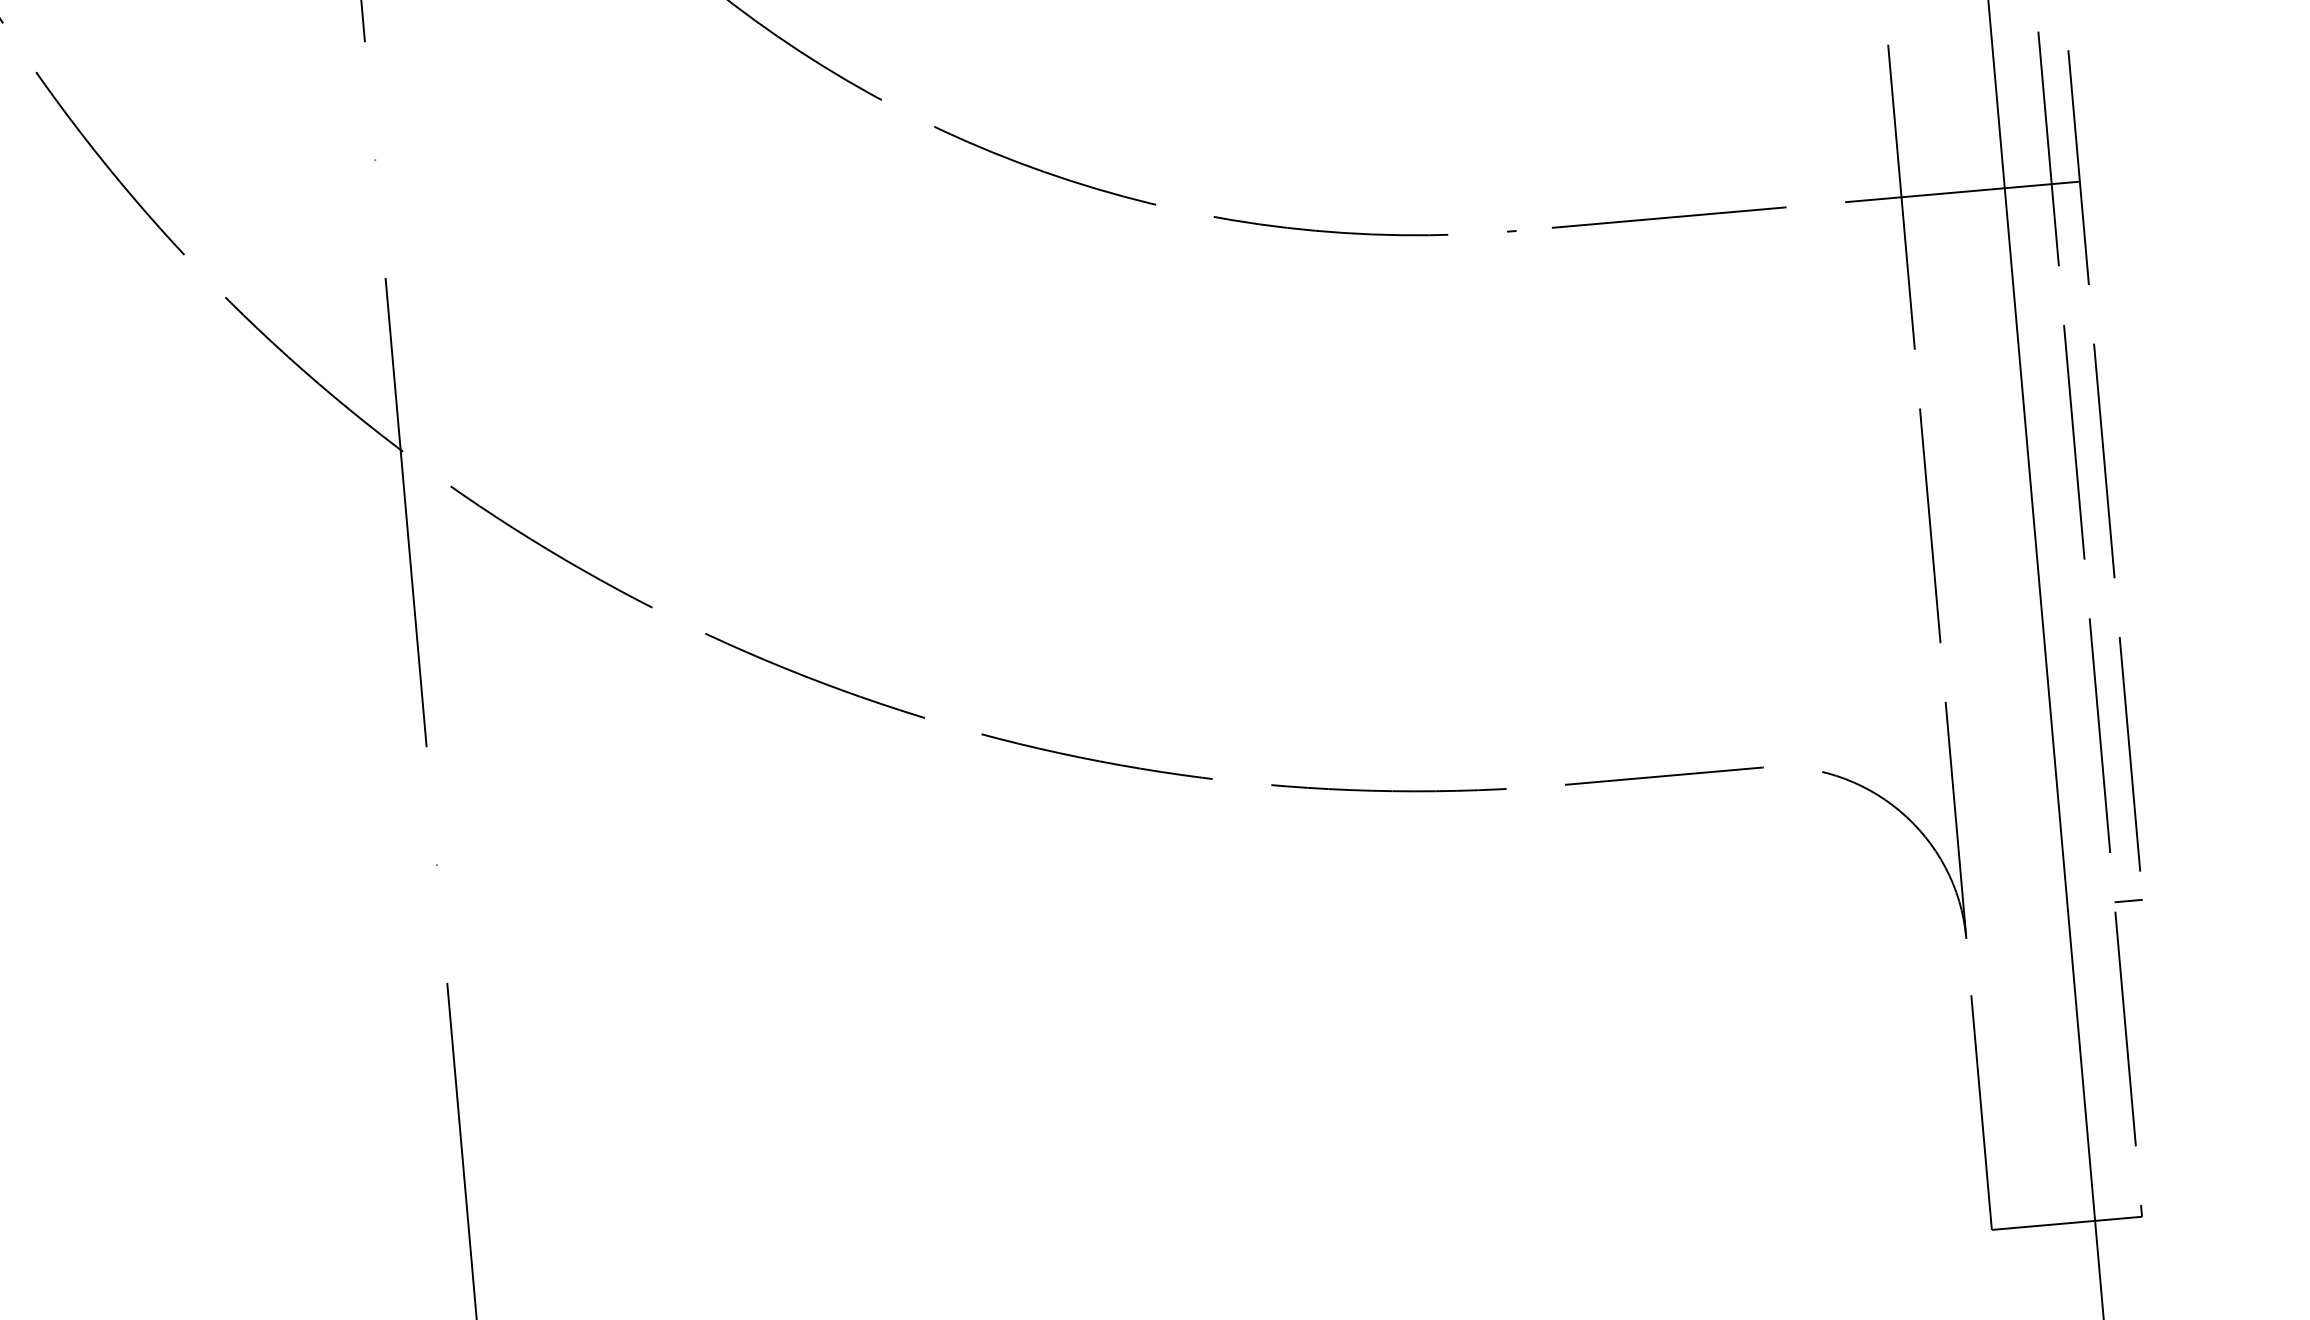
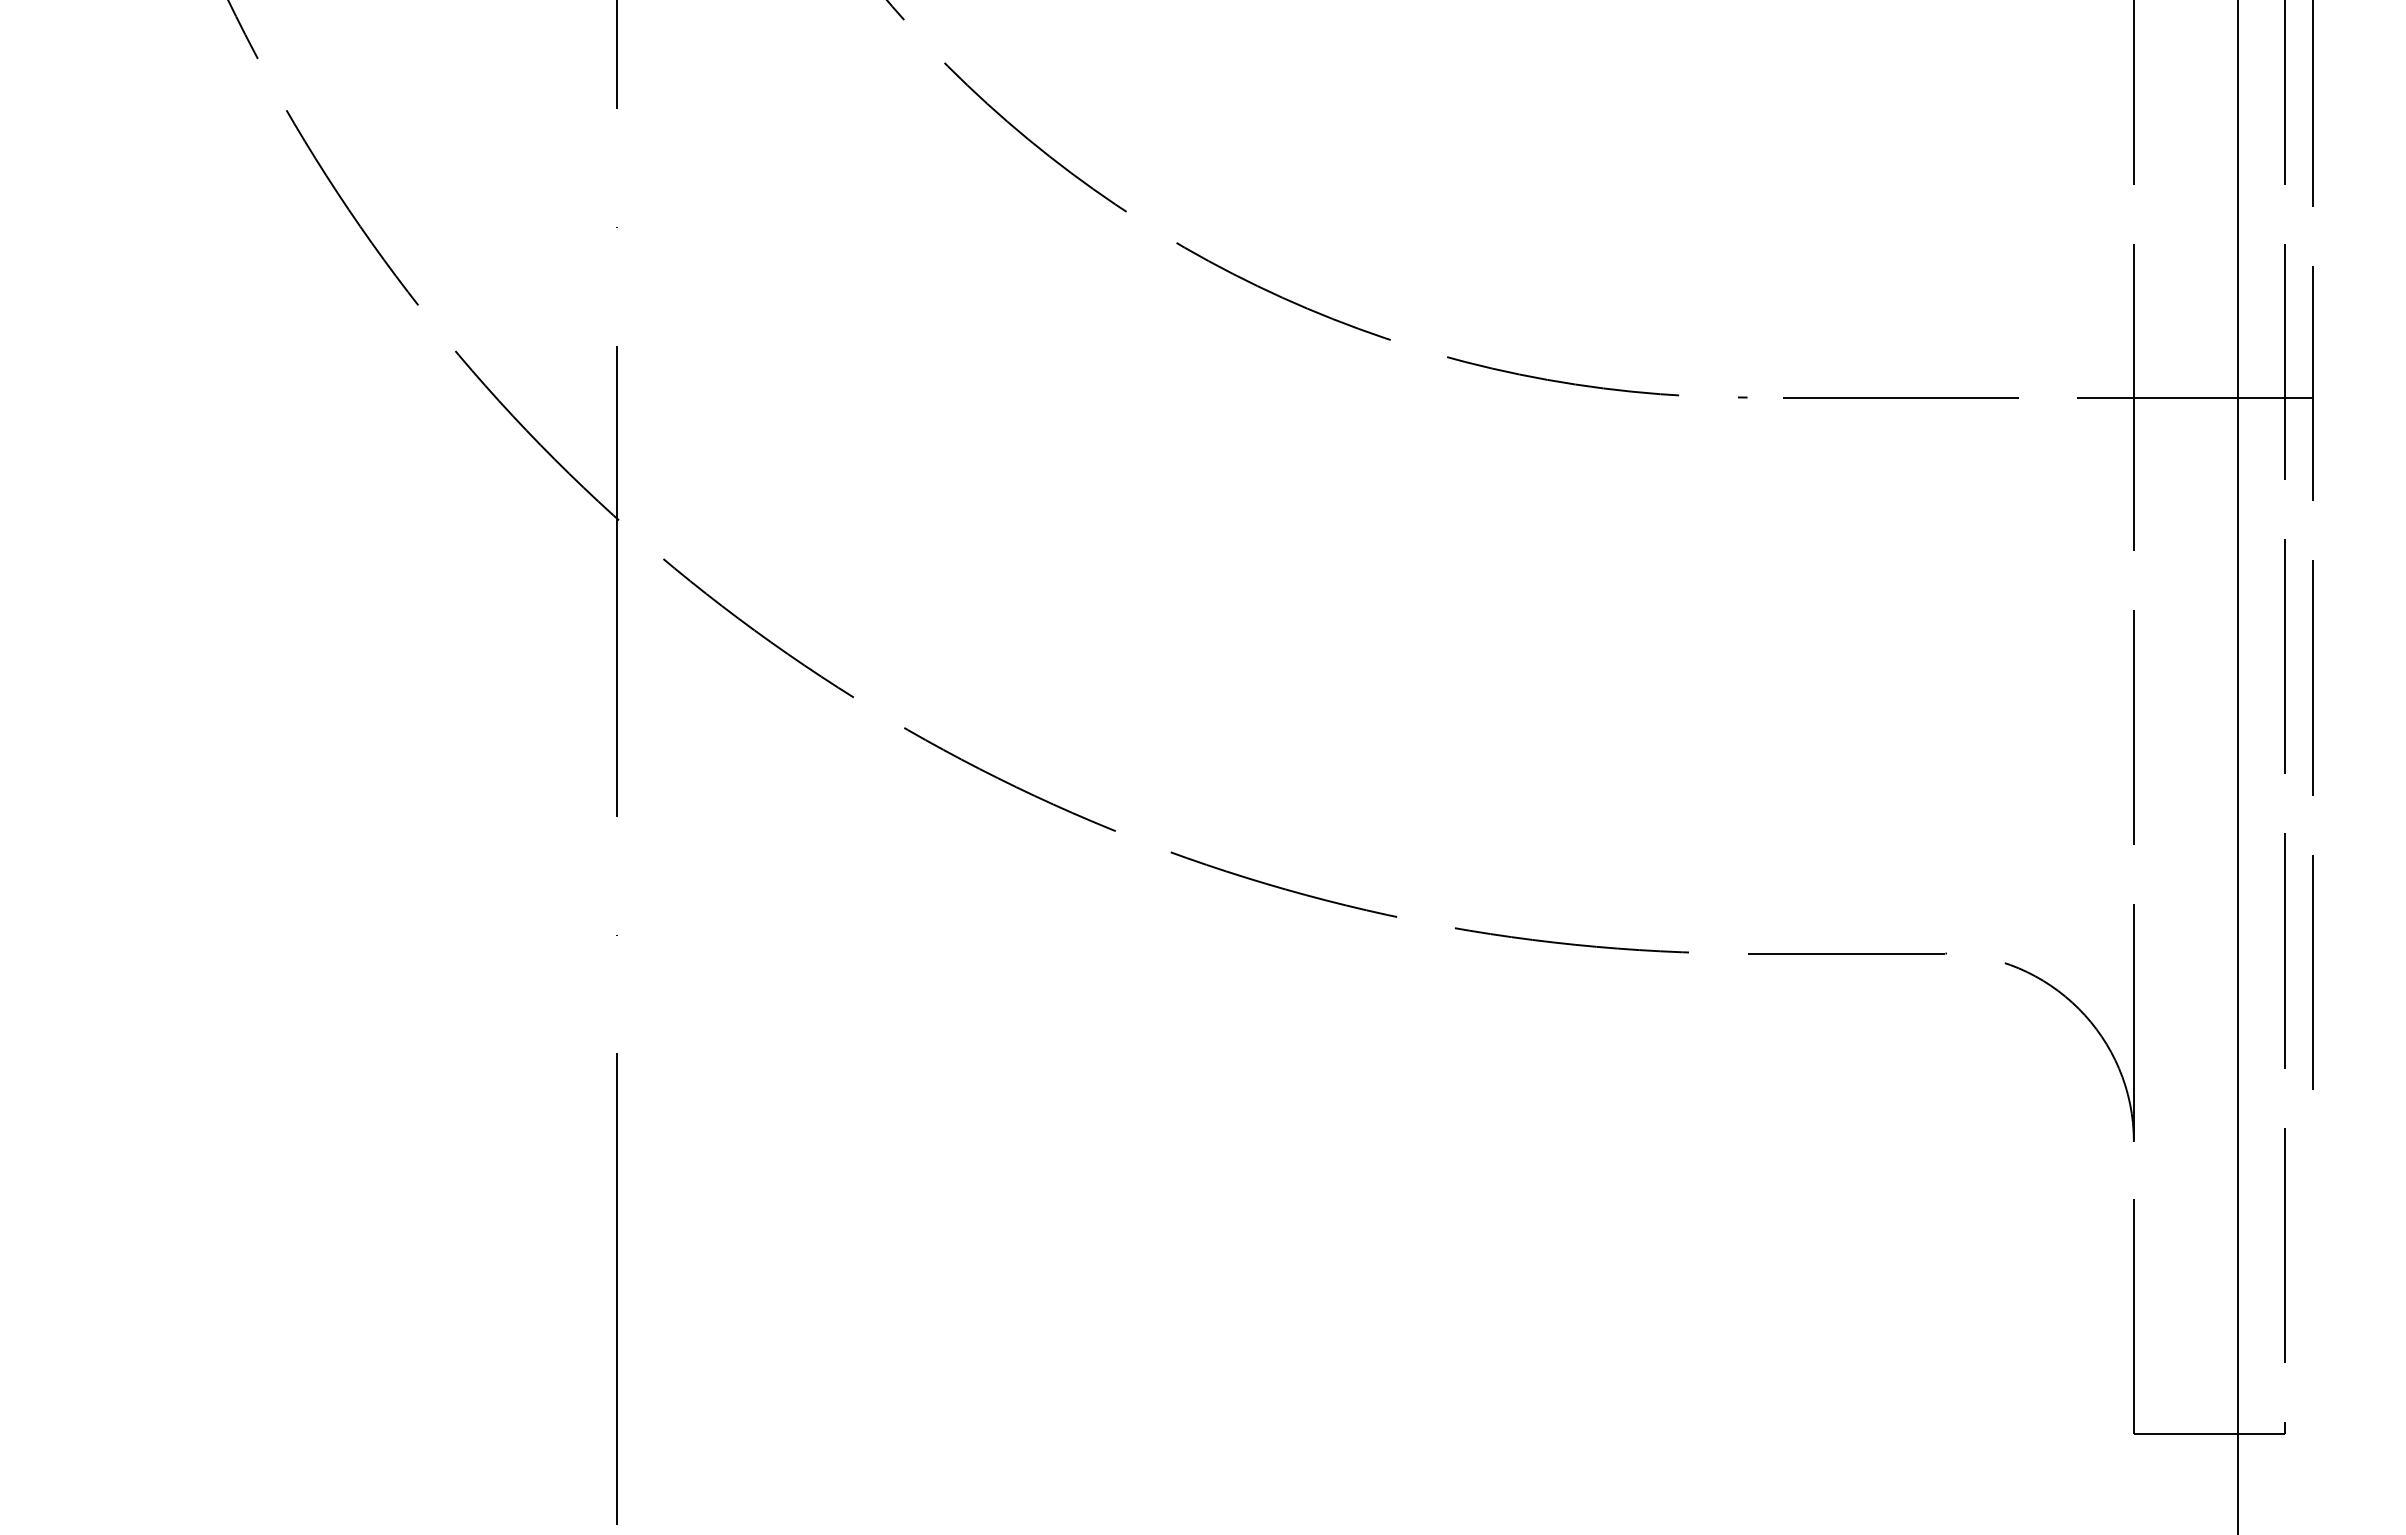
line: (2128, 901) -> (2298, 1118), removed

